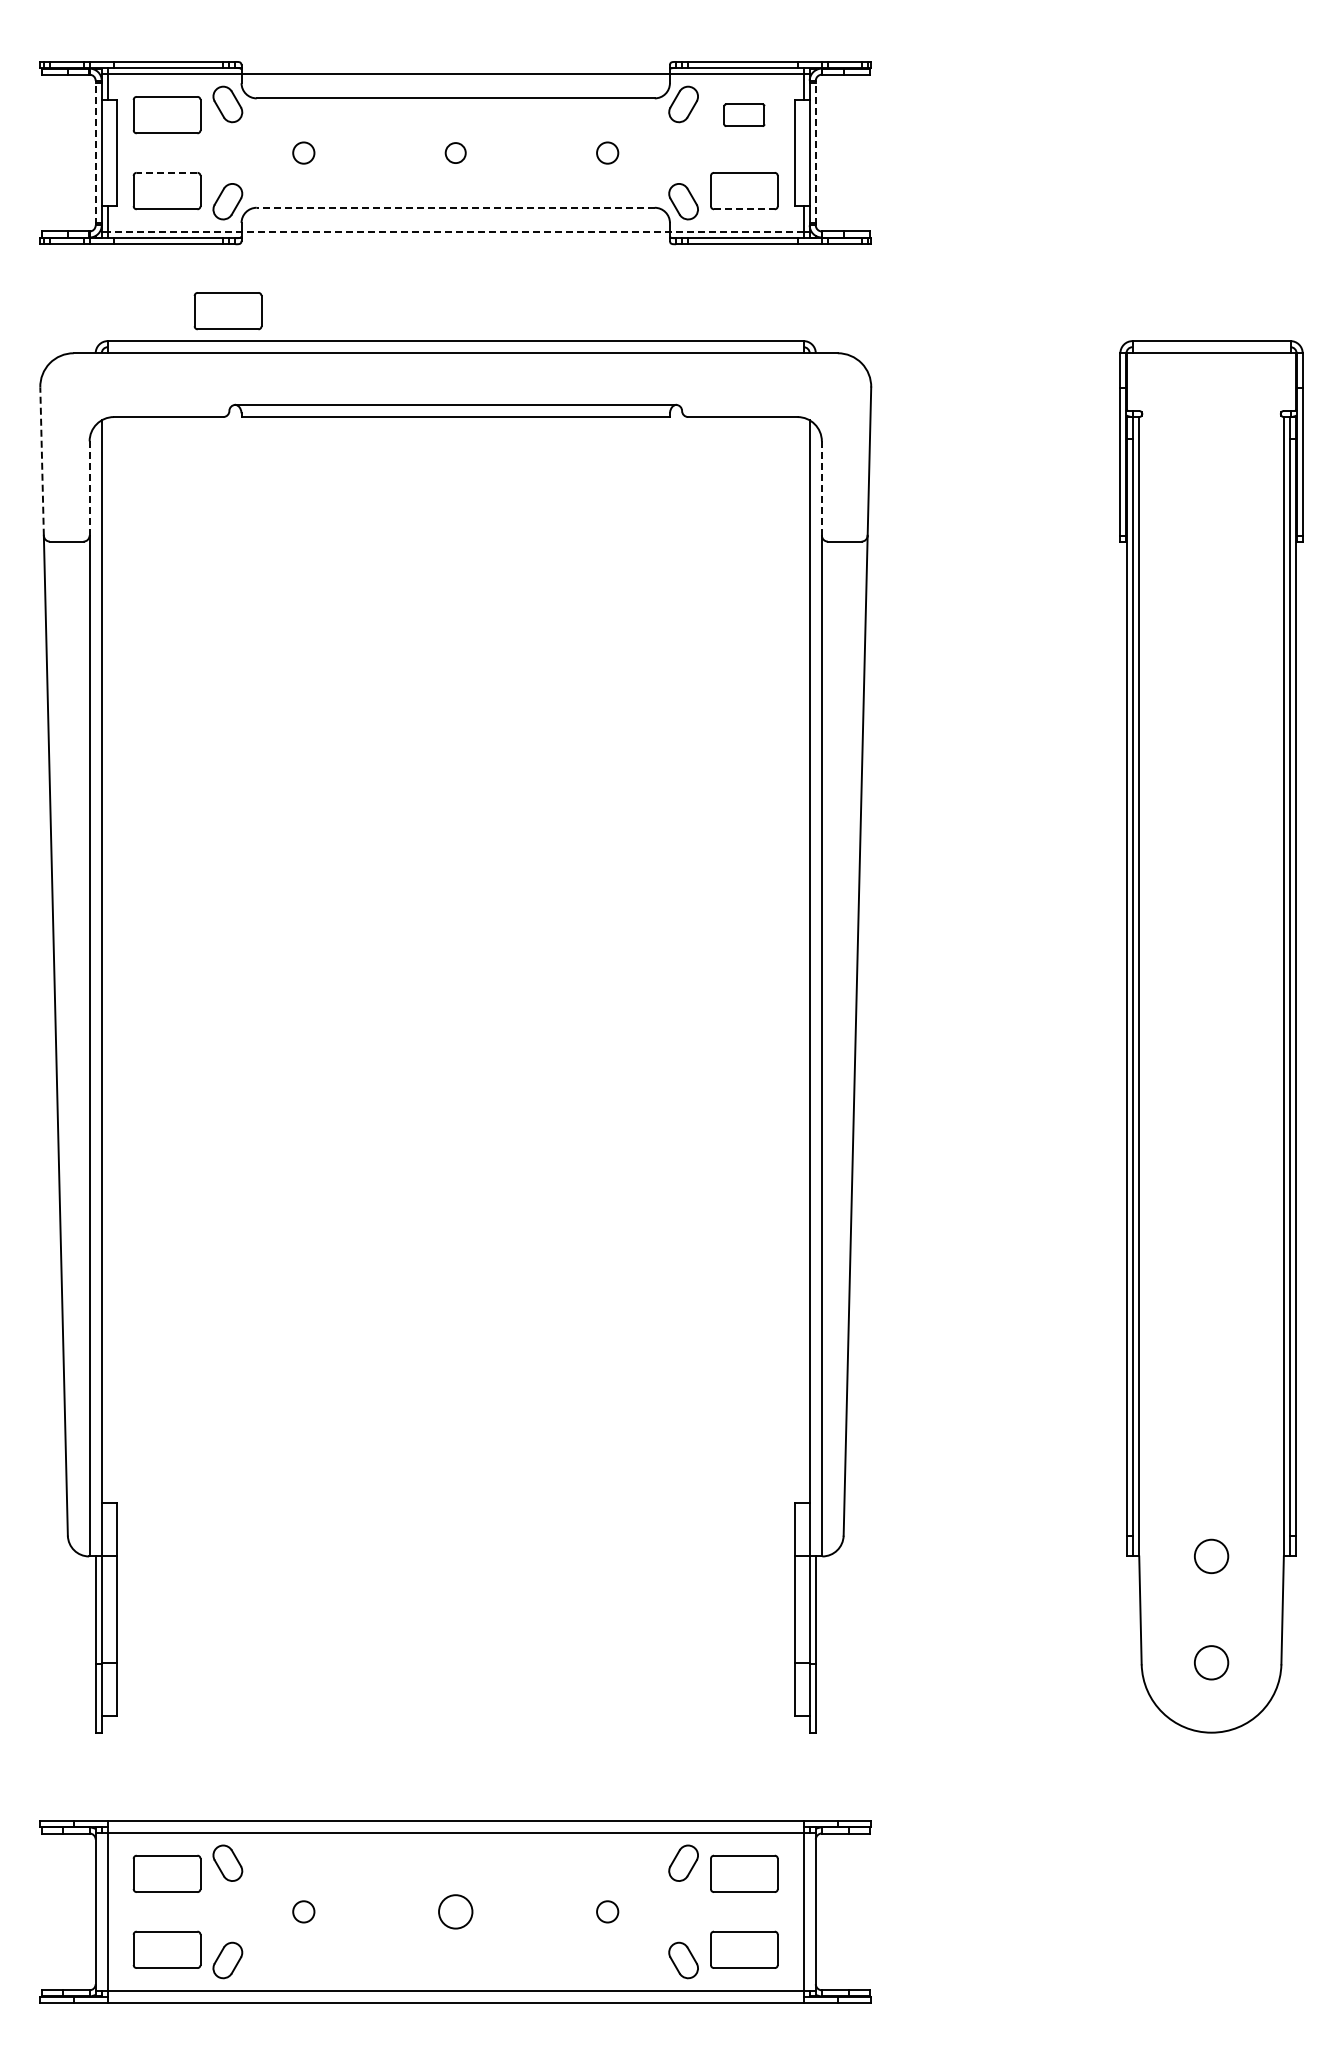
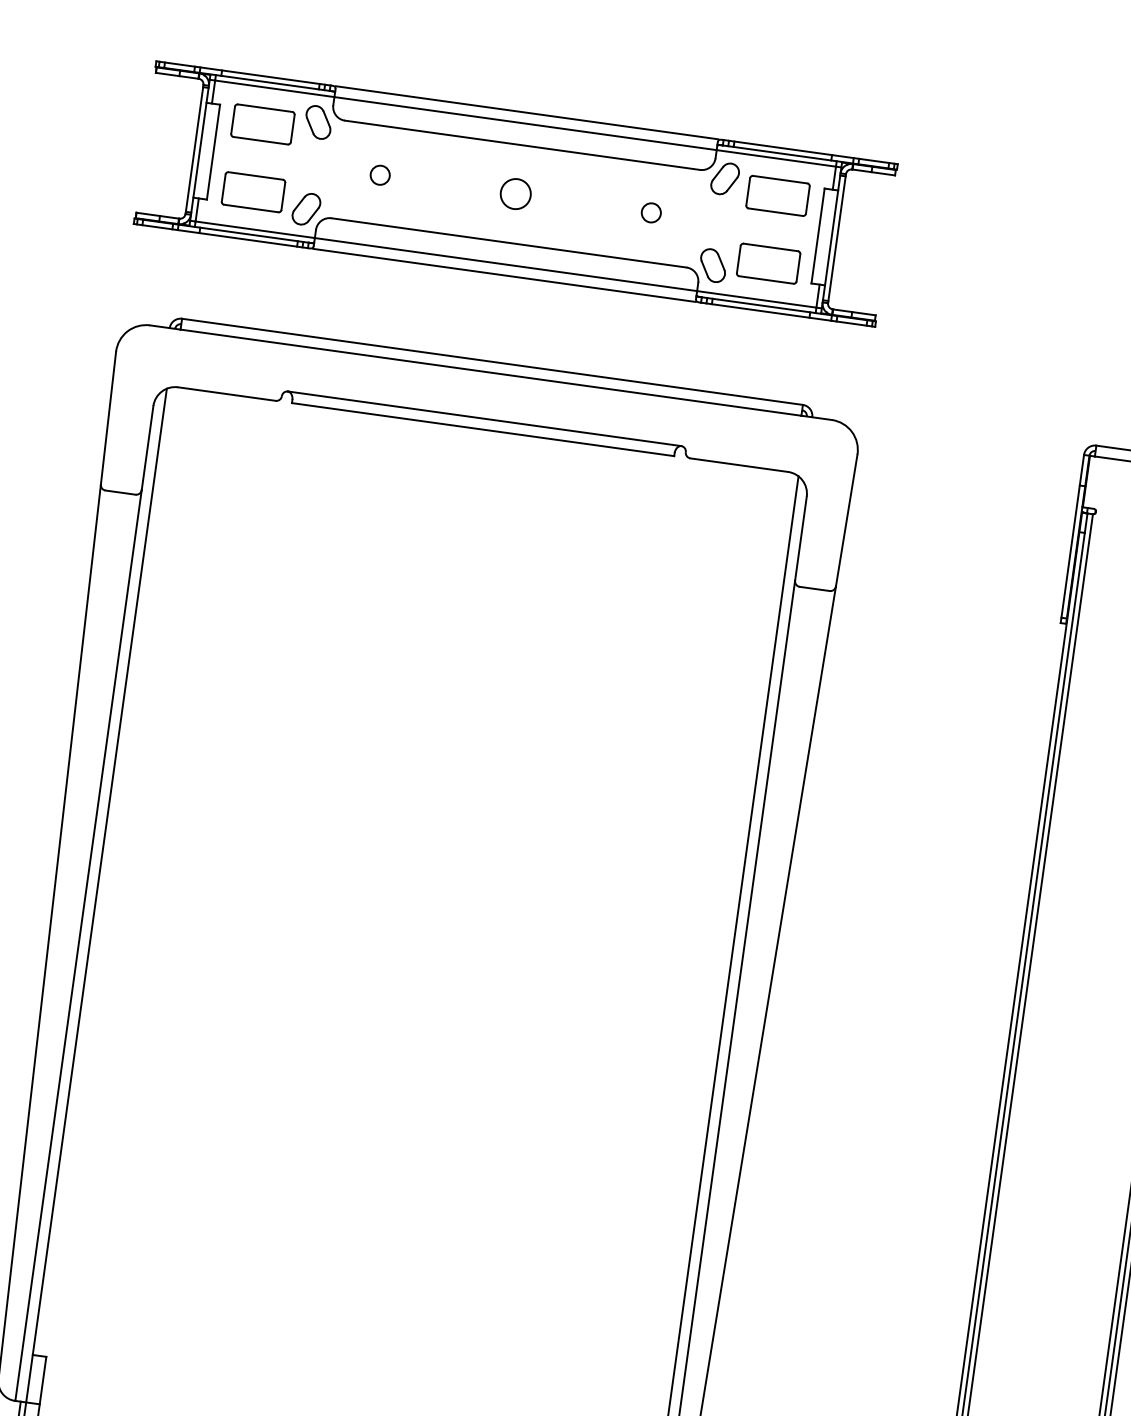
line: (455, 61) -> (526, 112), added
part: (744, 115) -> (778, 196), size x1.67
line: (95, 152) -> (194, 148), dashed -> solid
circle: (455, 152) -> (515, 193), size x1.67
line: (815, 152) -> (836, 238), dashed -> solid
line: (166, 172) -> (255, 175), dashed -> solid
line: (455, 207) -> (508, 242), dashed -> solid
line: (744, 209) -> (766, 280), dashed -> solid
line: (455, 232) -> (505, 264), dashed -> solid
line: (455, 244) -> (504, 275), added
part: (227, 311) -> (292, 307), removed
line: (42, 461) -> (108, 418), dashed -> solid
line: (89, 488) -> (147, 448), dashed -> solid
line: (821, 488) -> (800, 538), dashed -> solid

